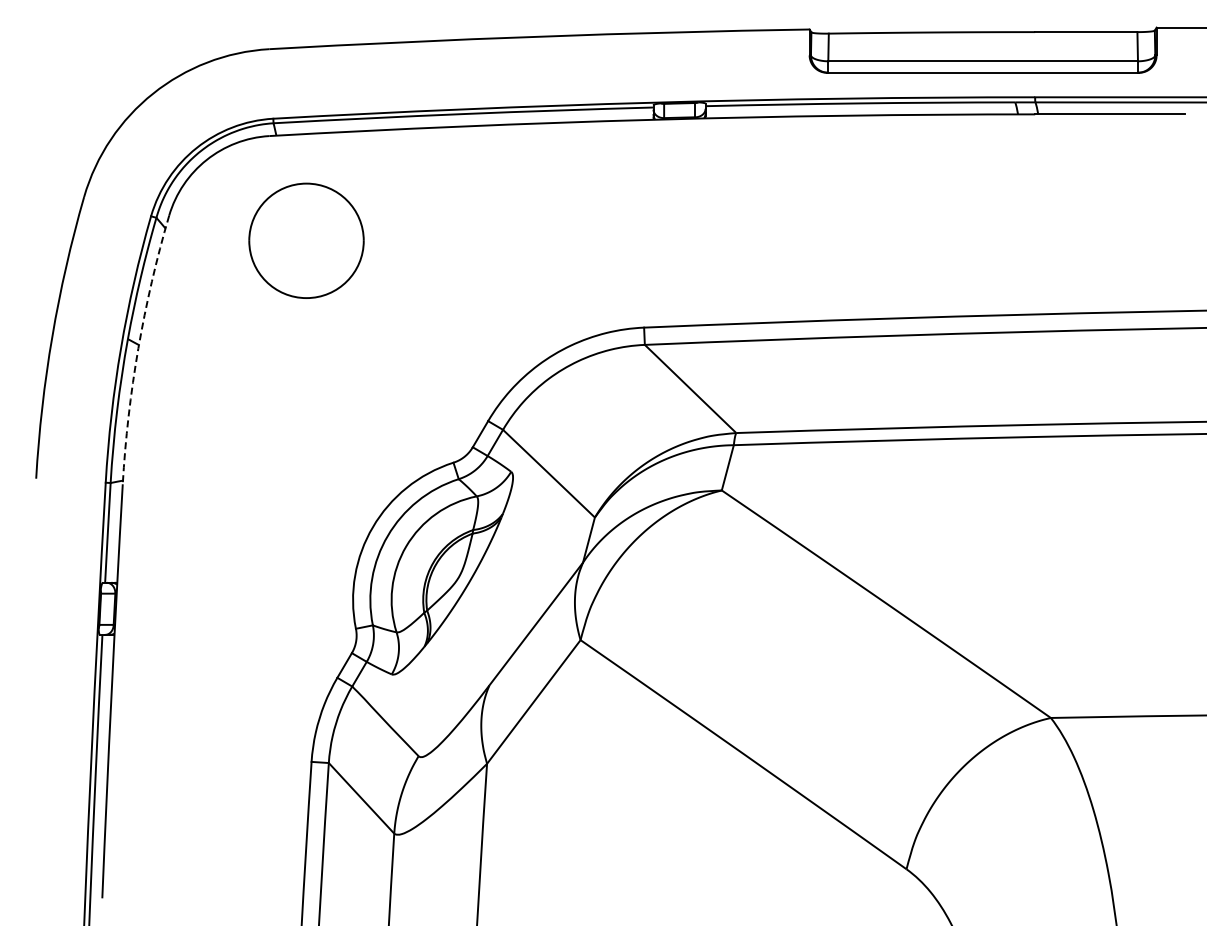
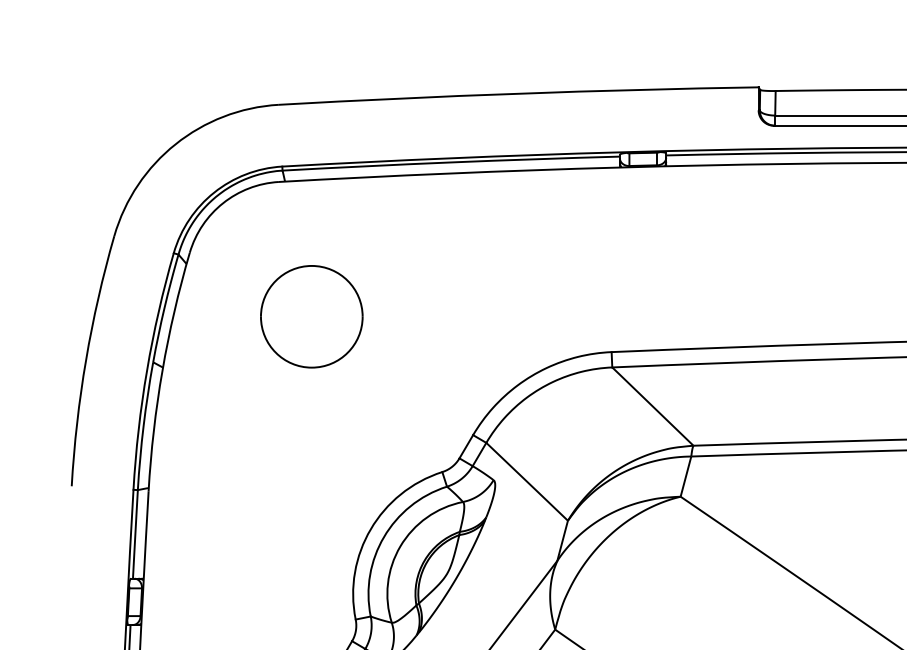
part: (306, 240) -> (311, 316), moved
arc: (138, 348) -> (162, 370), dashed -> solid

